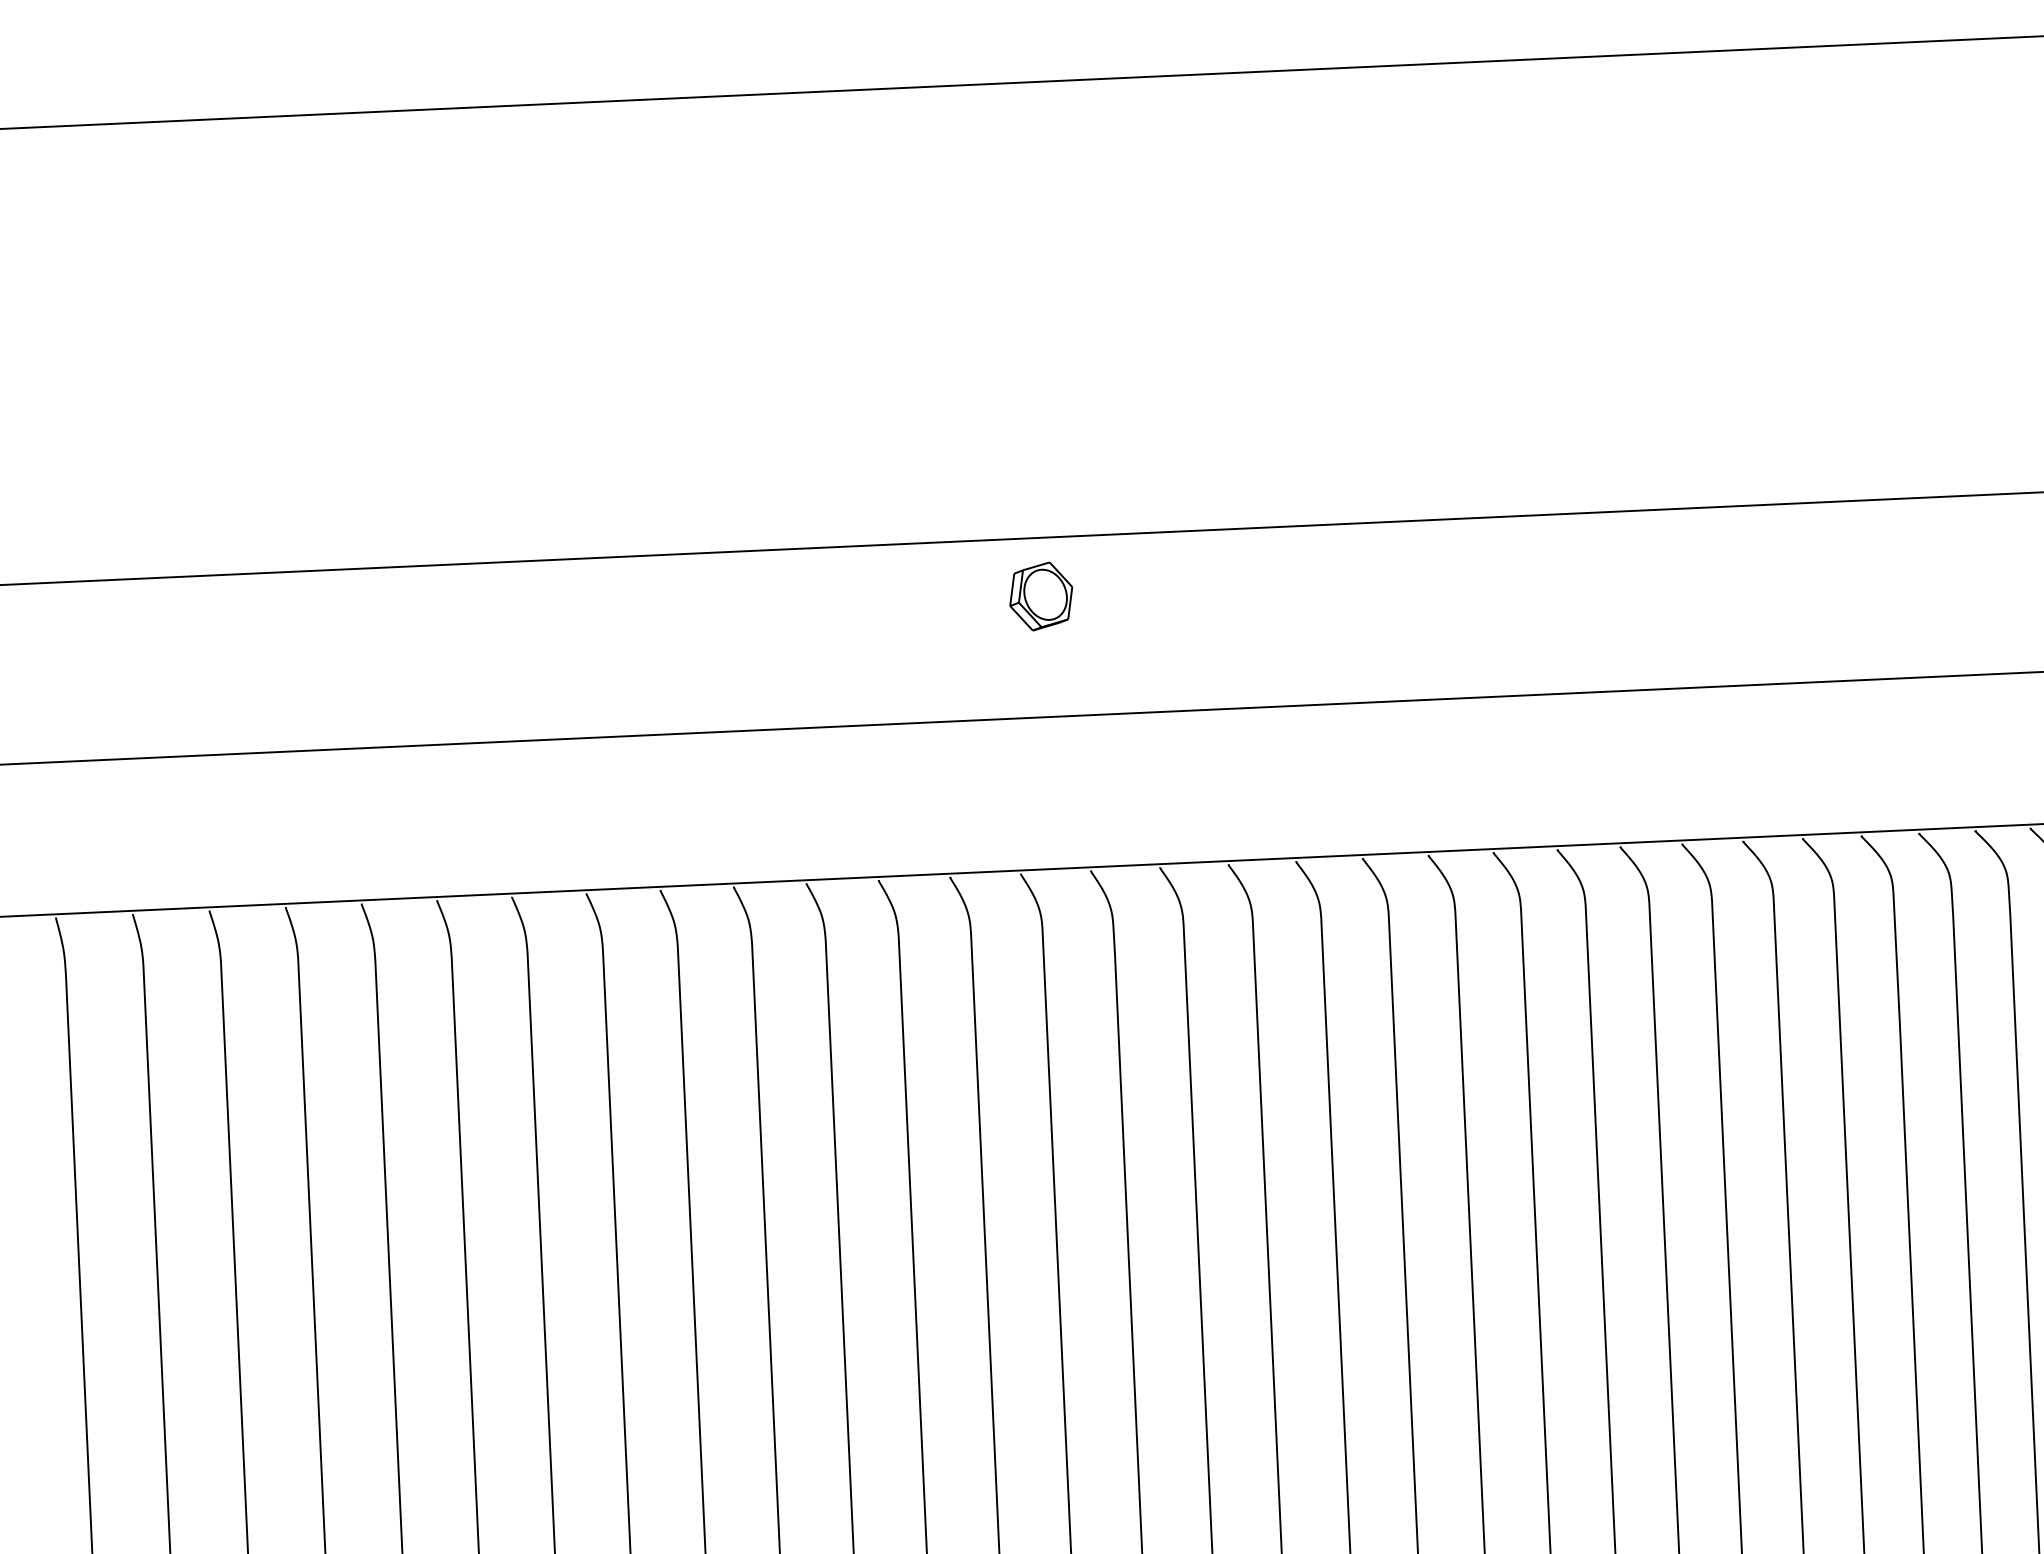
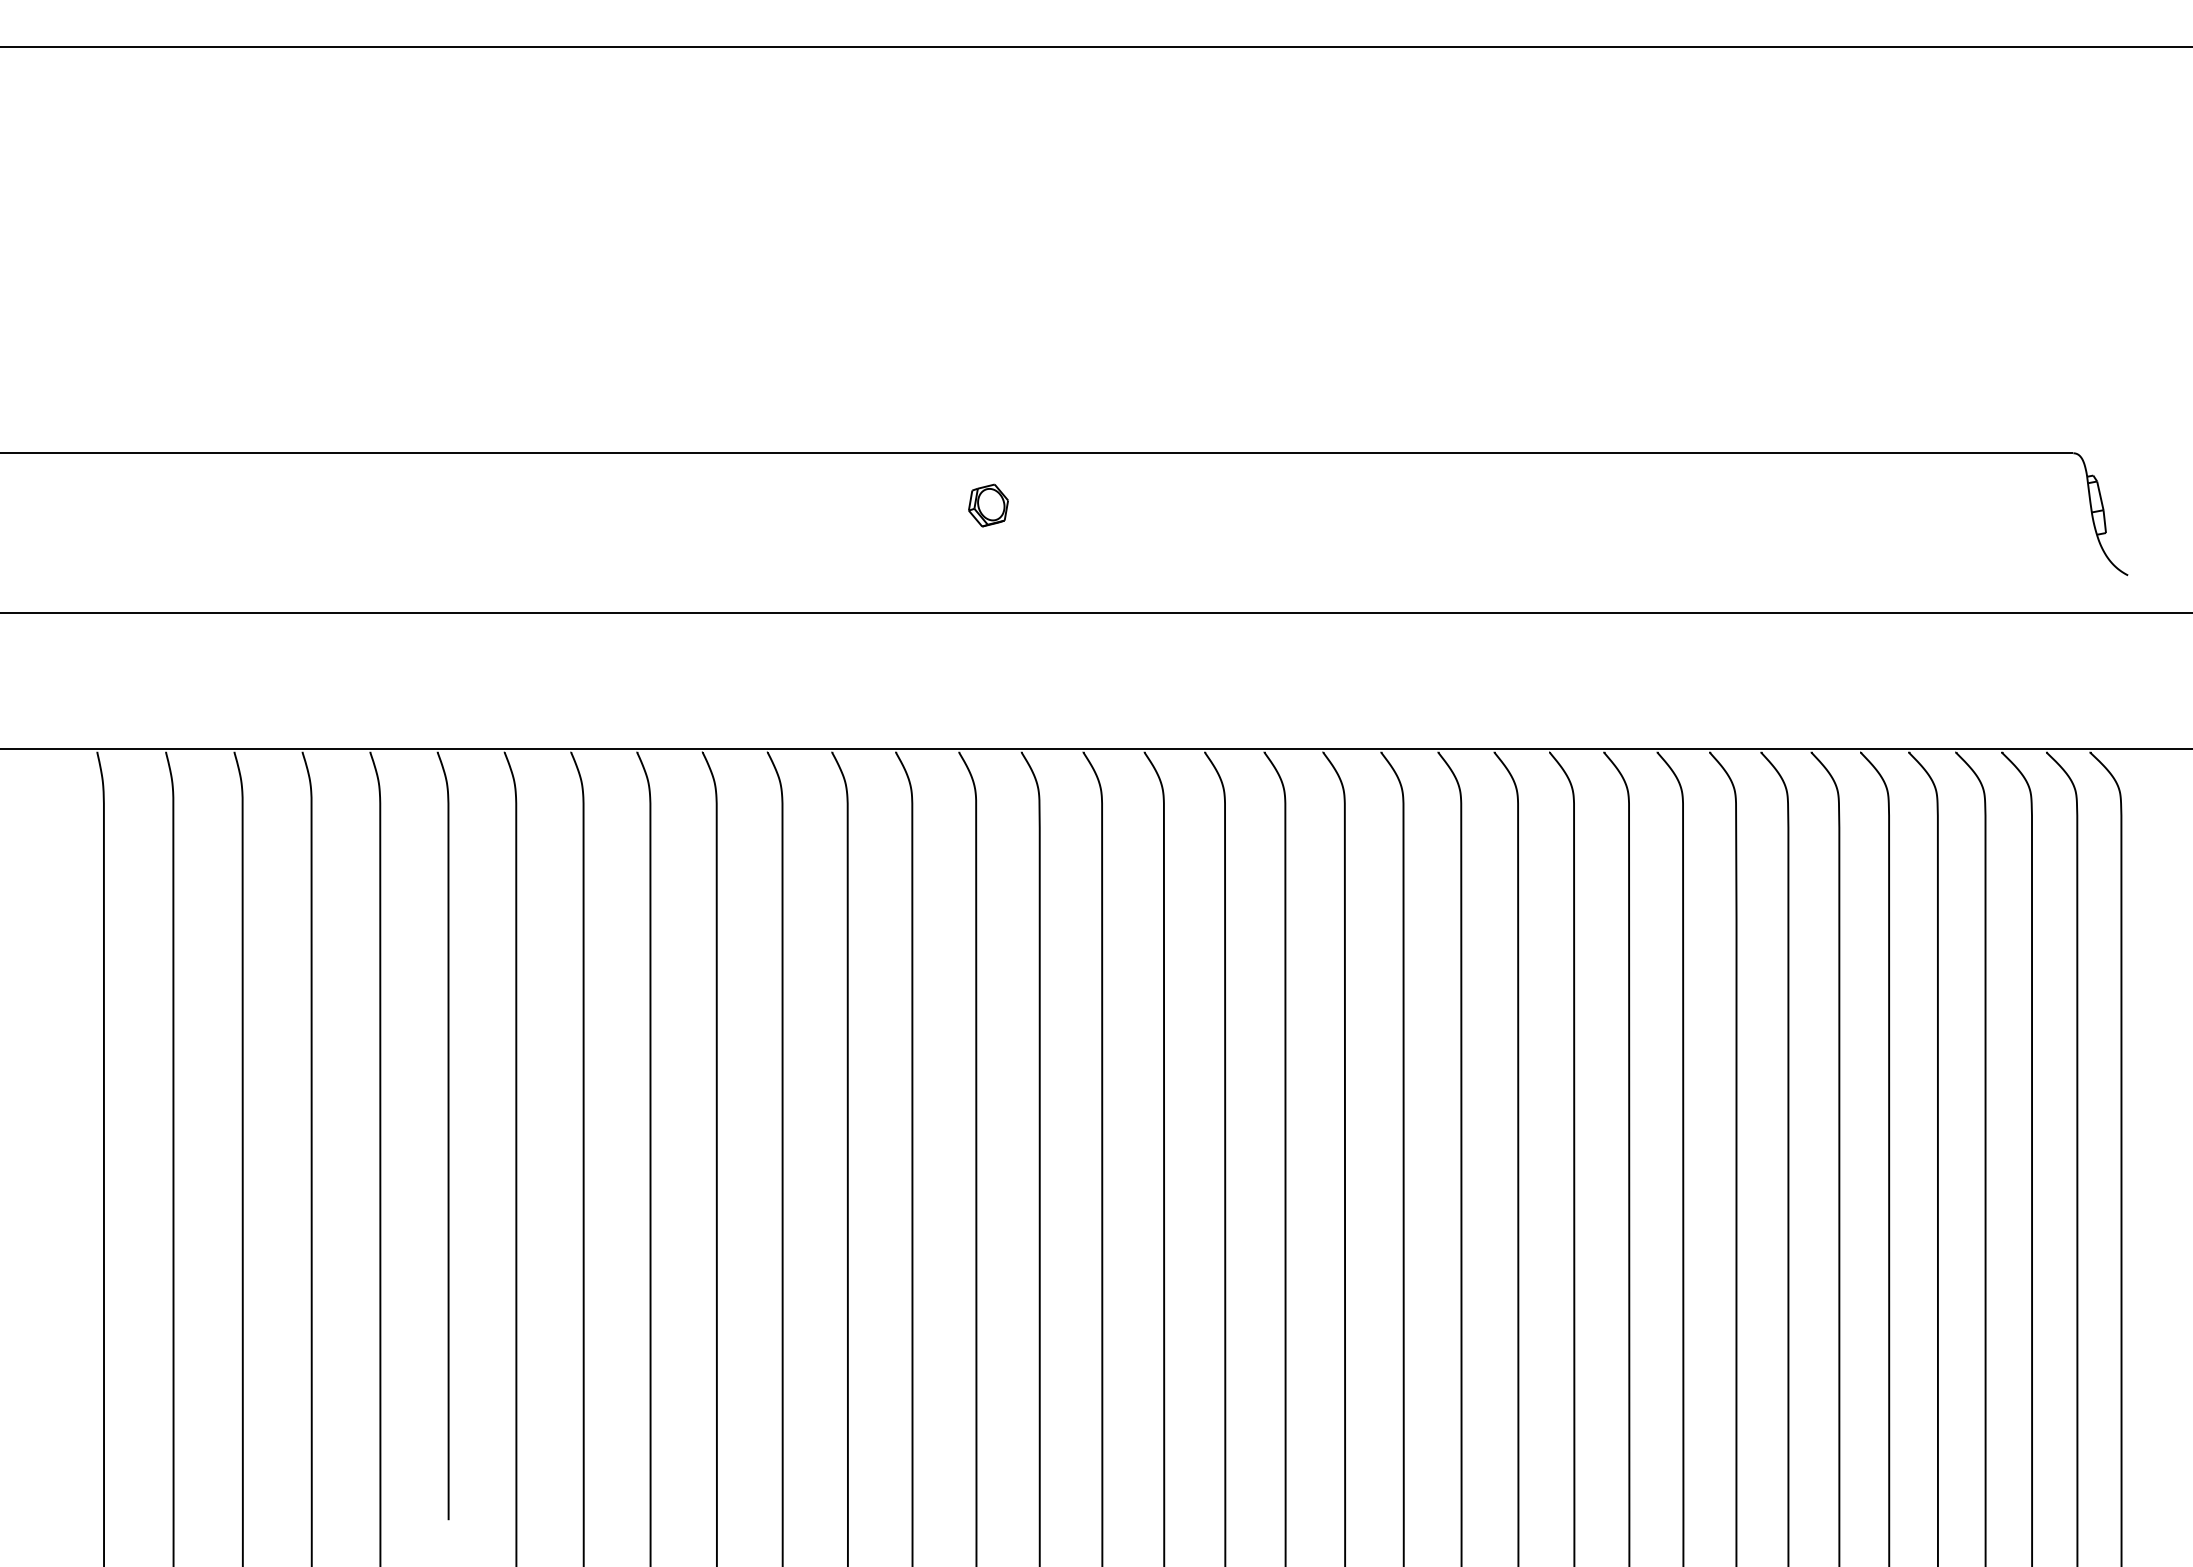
part: (1041, 596) -> (988, 505), size x0.7

